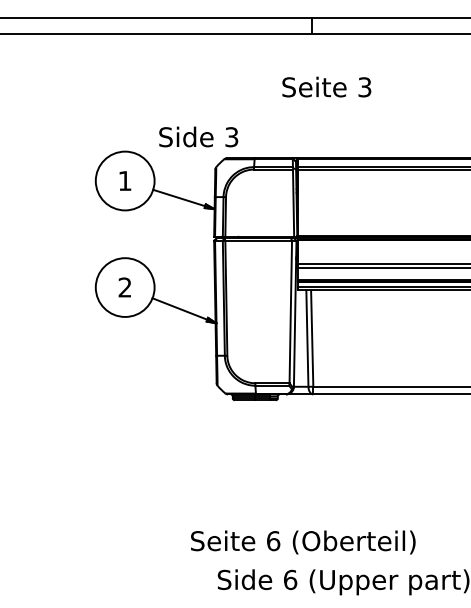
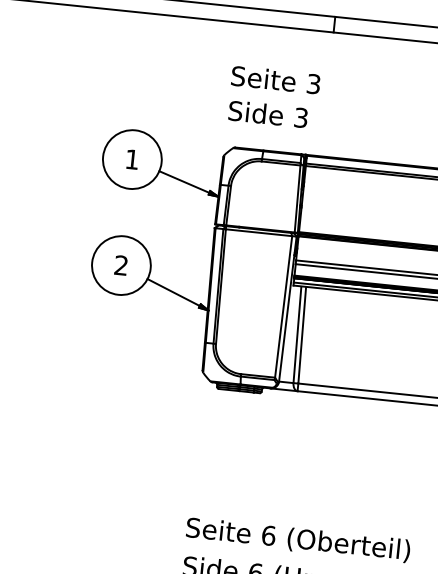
text: (326, 86) -> (275, 79), moved
text: (198, 136) -> (268, 113), moved
text: (303, 542) -> (298, 540), moved

